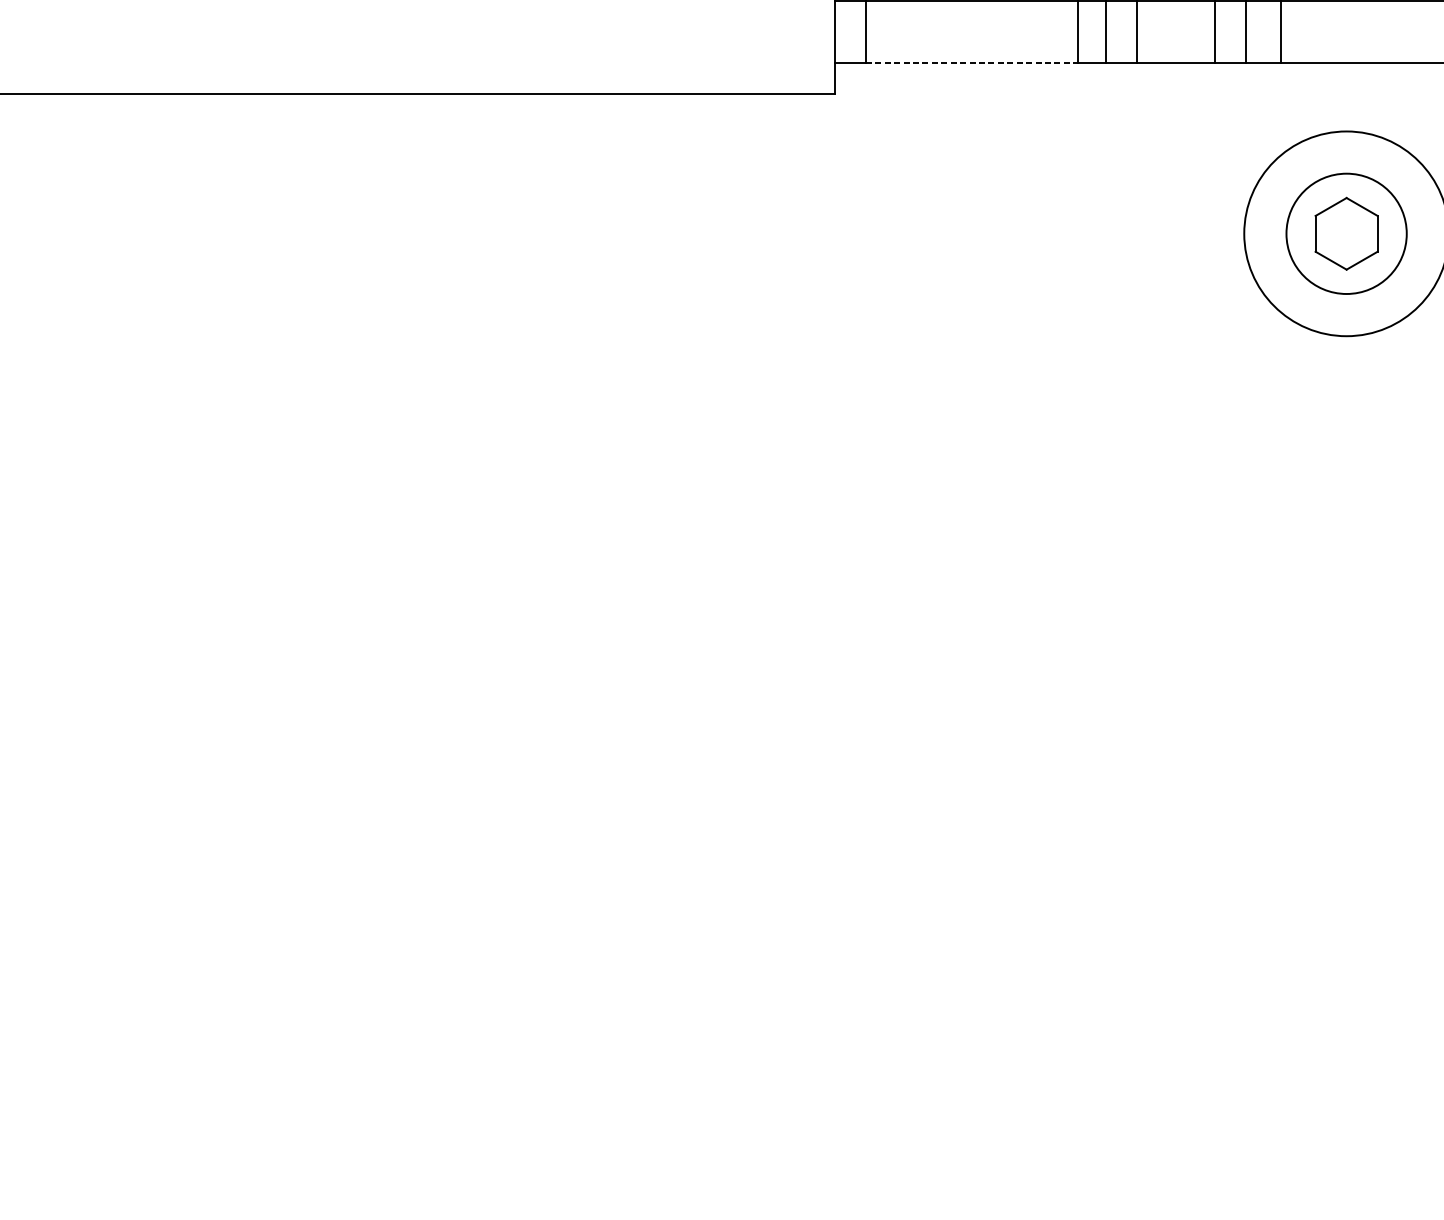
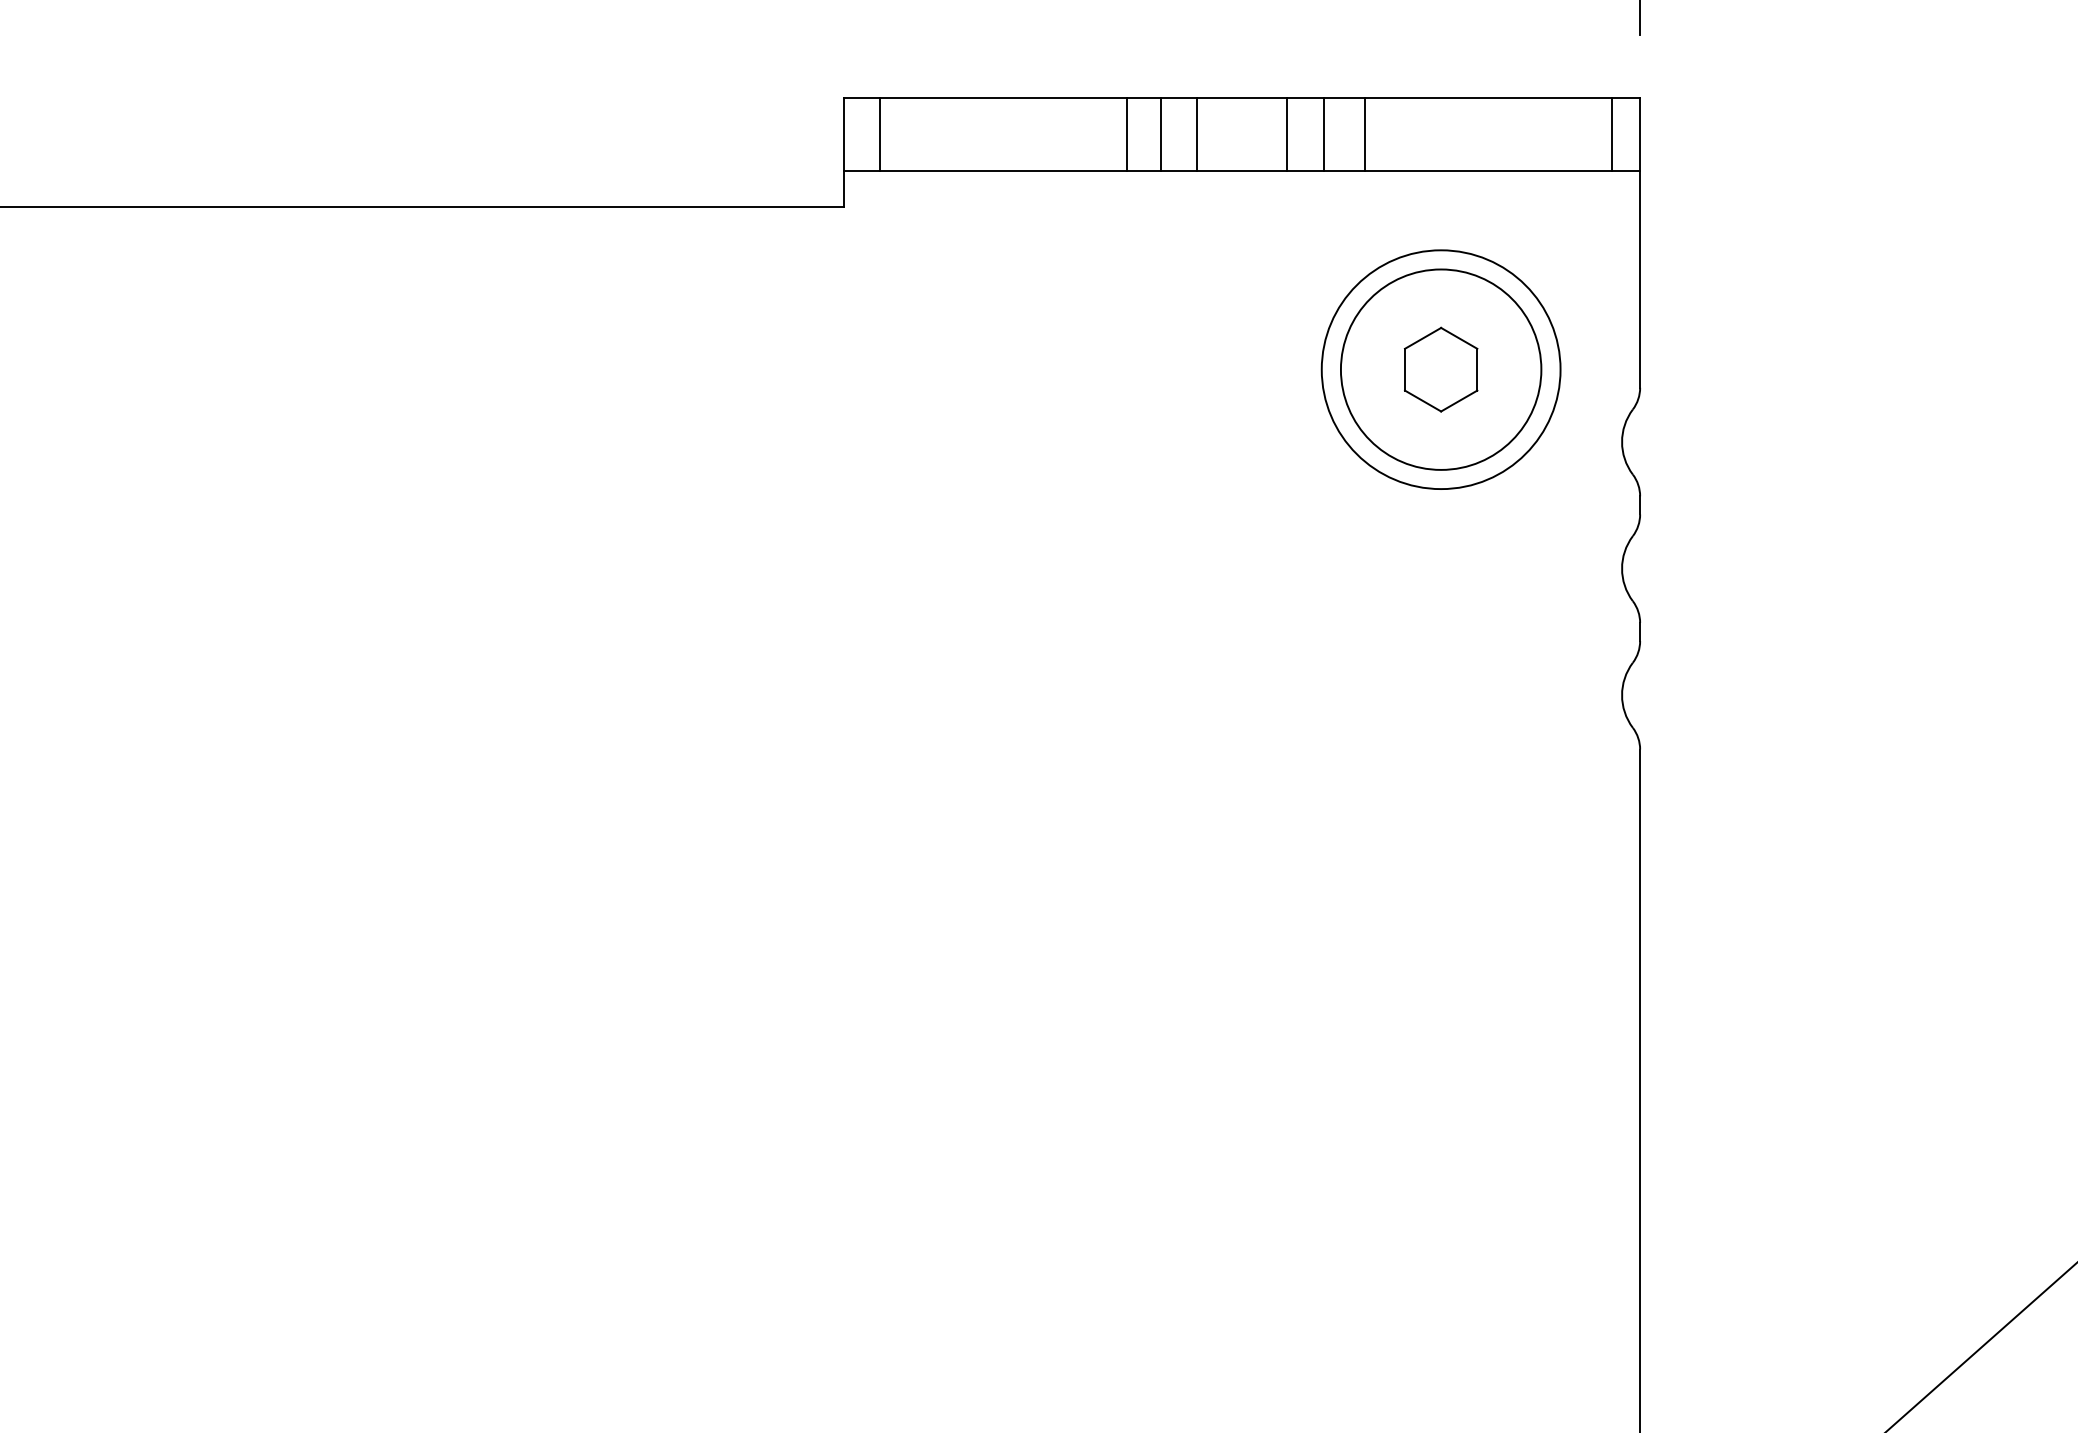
line: (972, 63) -> (1004, 170), dashed -> solid
circle: (1346, 233) -> (1440, 369), size x1.43

